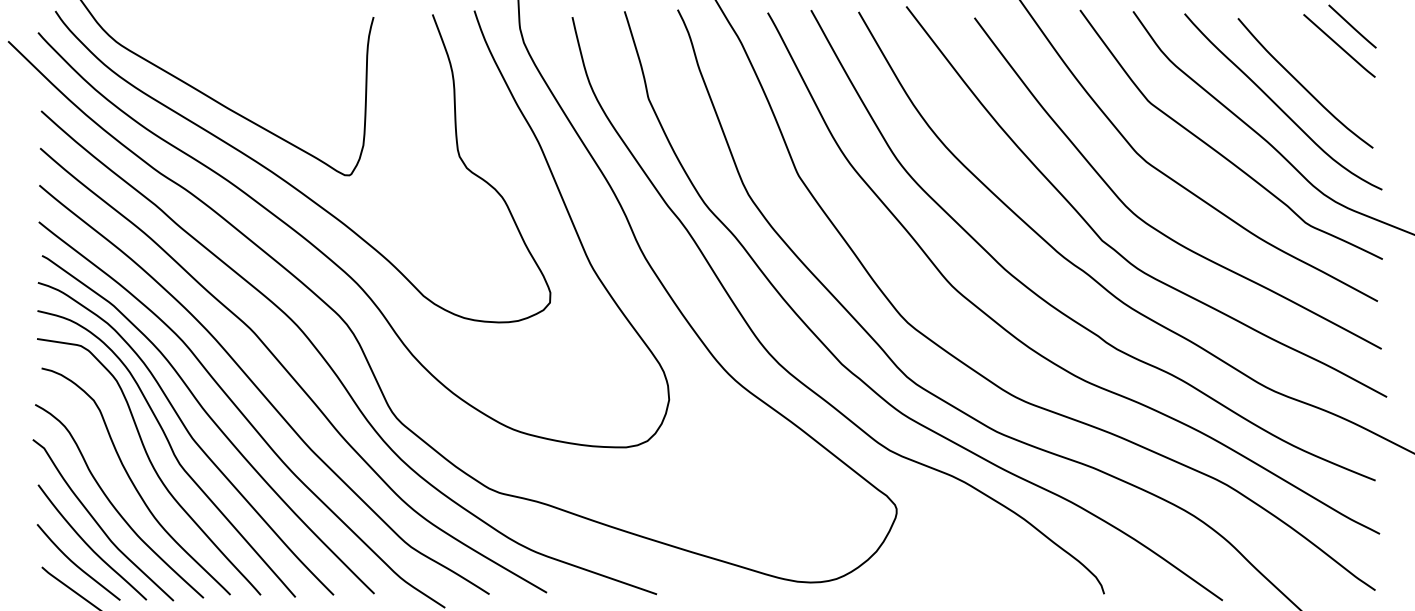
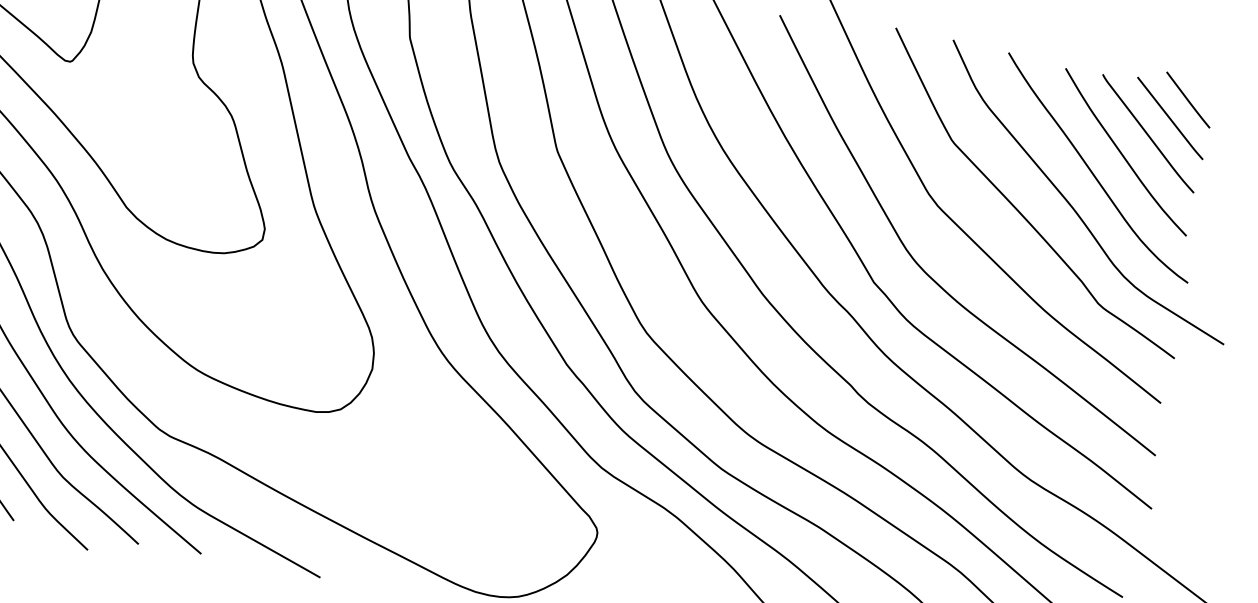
curve: (1321, 62) -> (1147, 132), added

